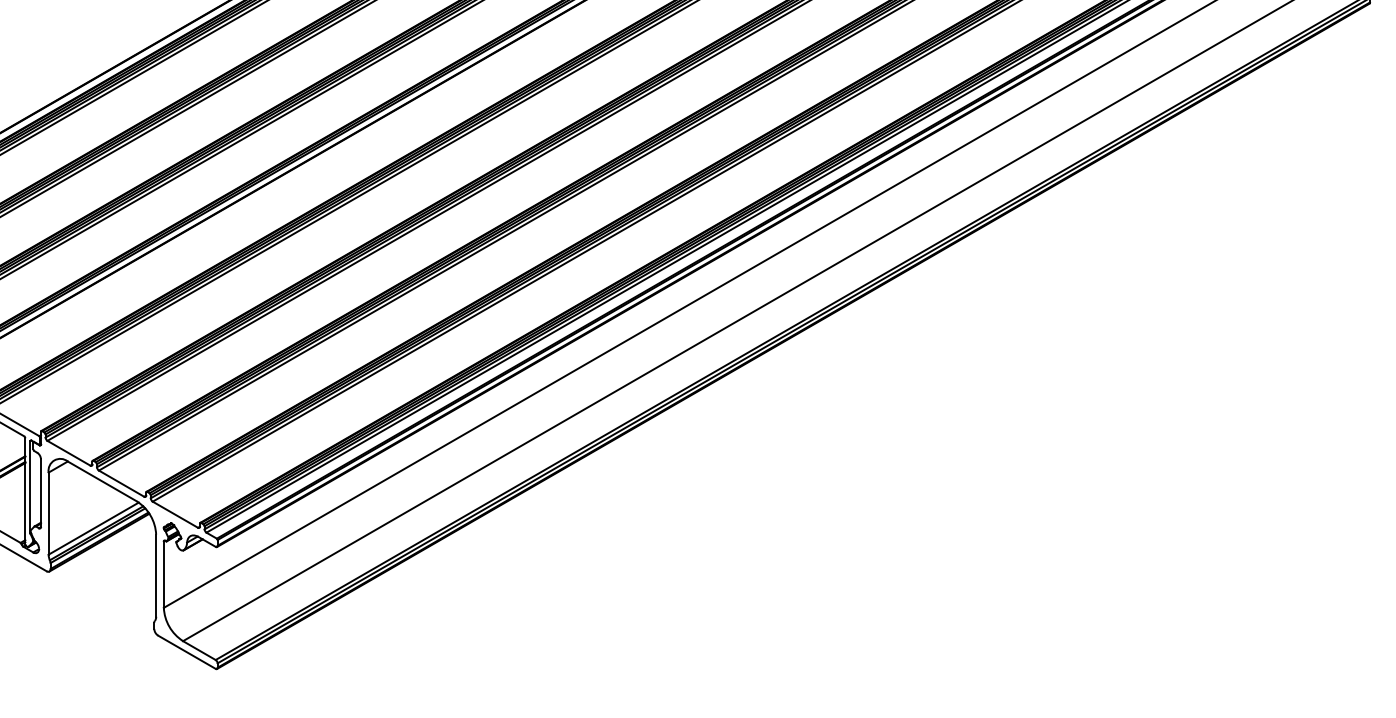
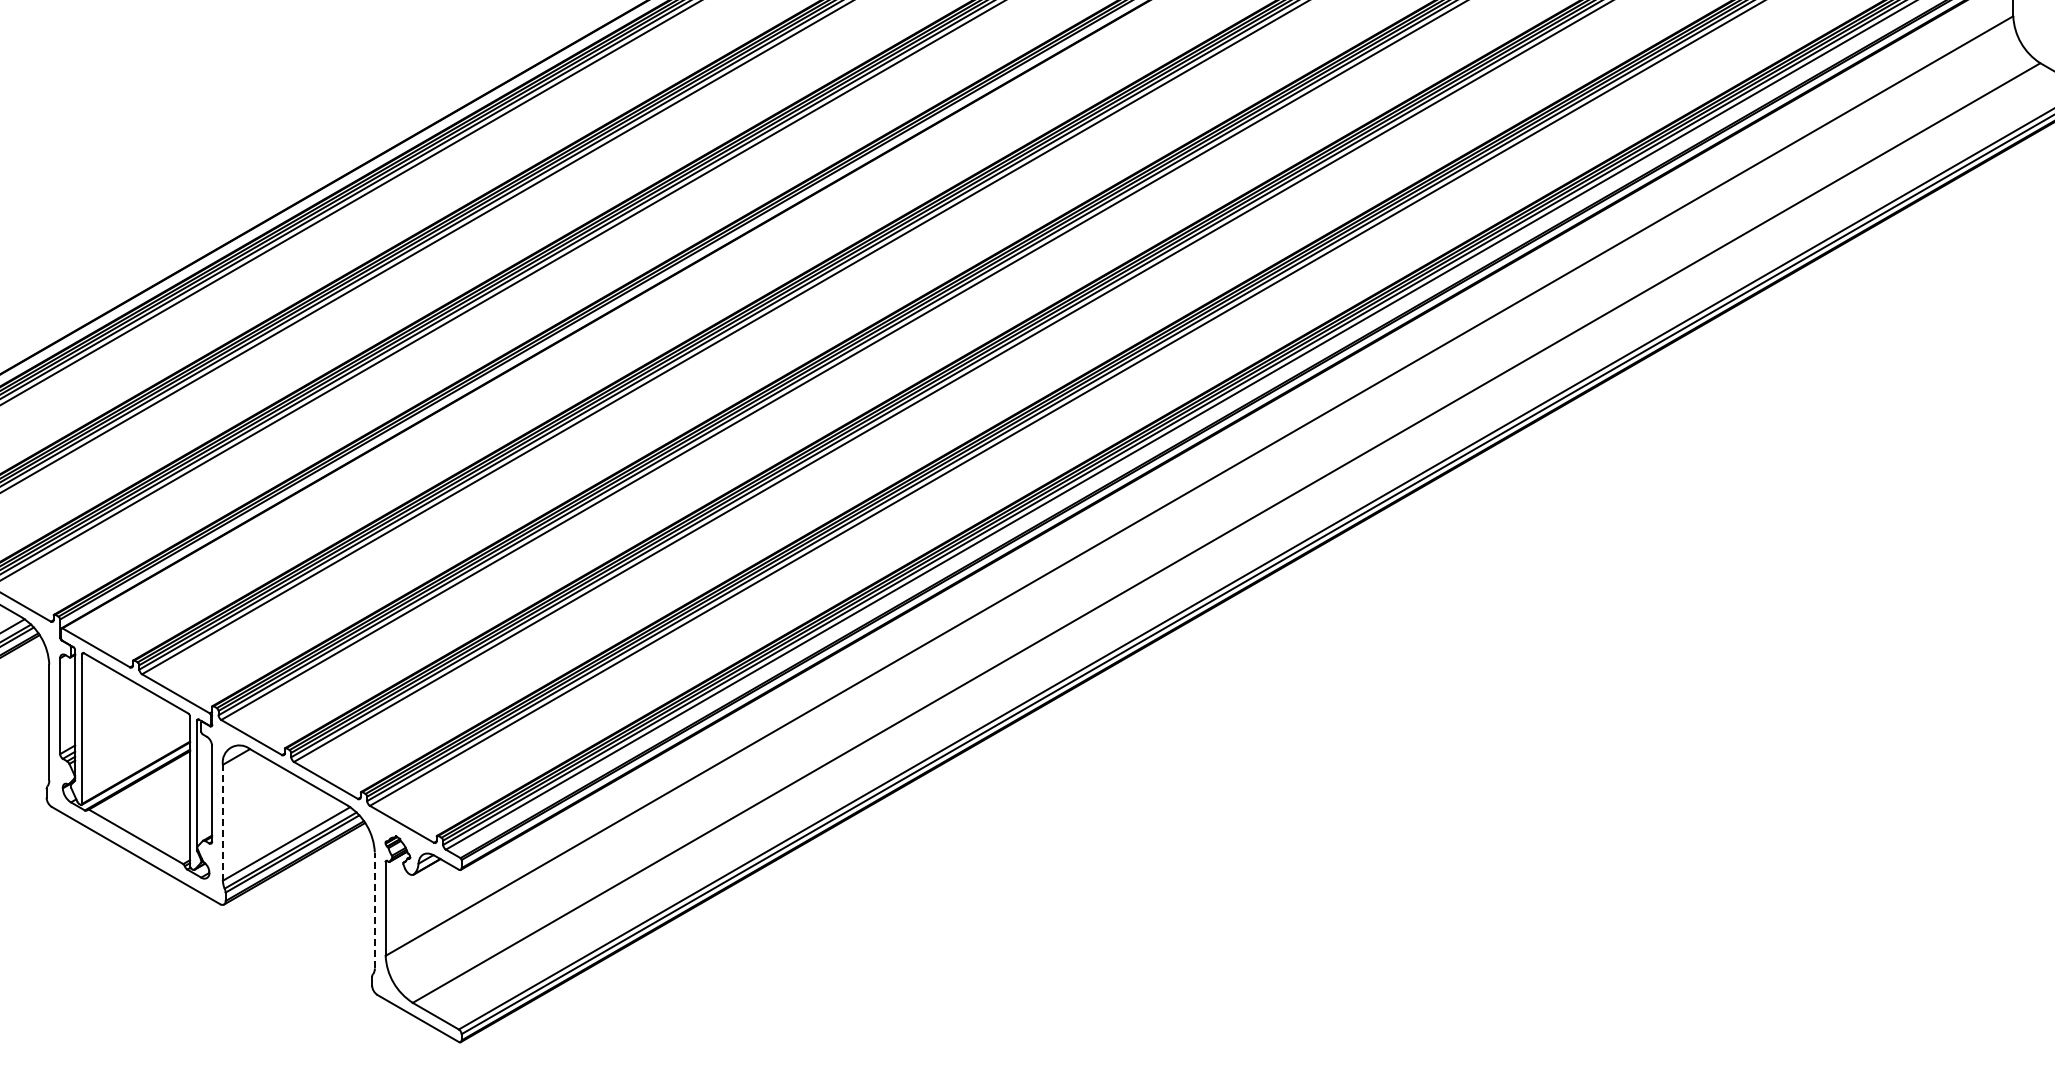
line: (48, 513) -> (222, 822), solid -> dashed
line: (155, 575) -> (374, 910), solid -> dashed

